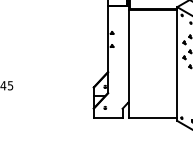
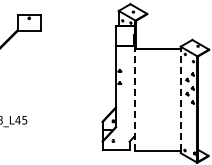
line: (128, 63) -> (135, 99), solid -> dashed
line: (177, 63) -> (180, 99), solid -> dashed

